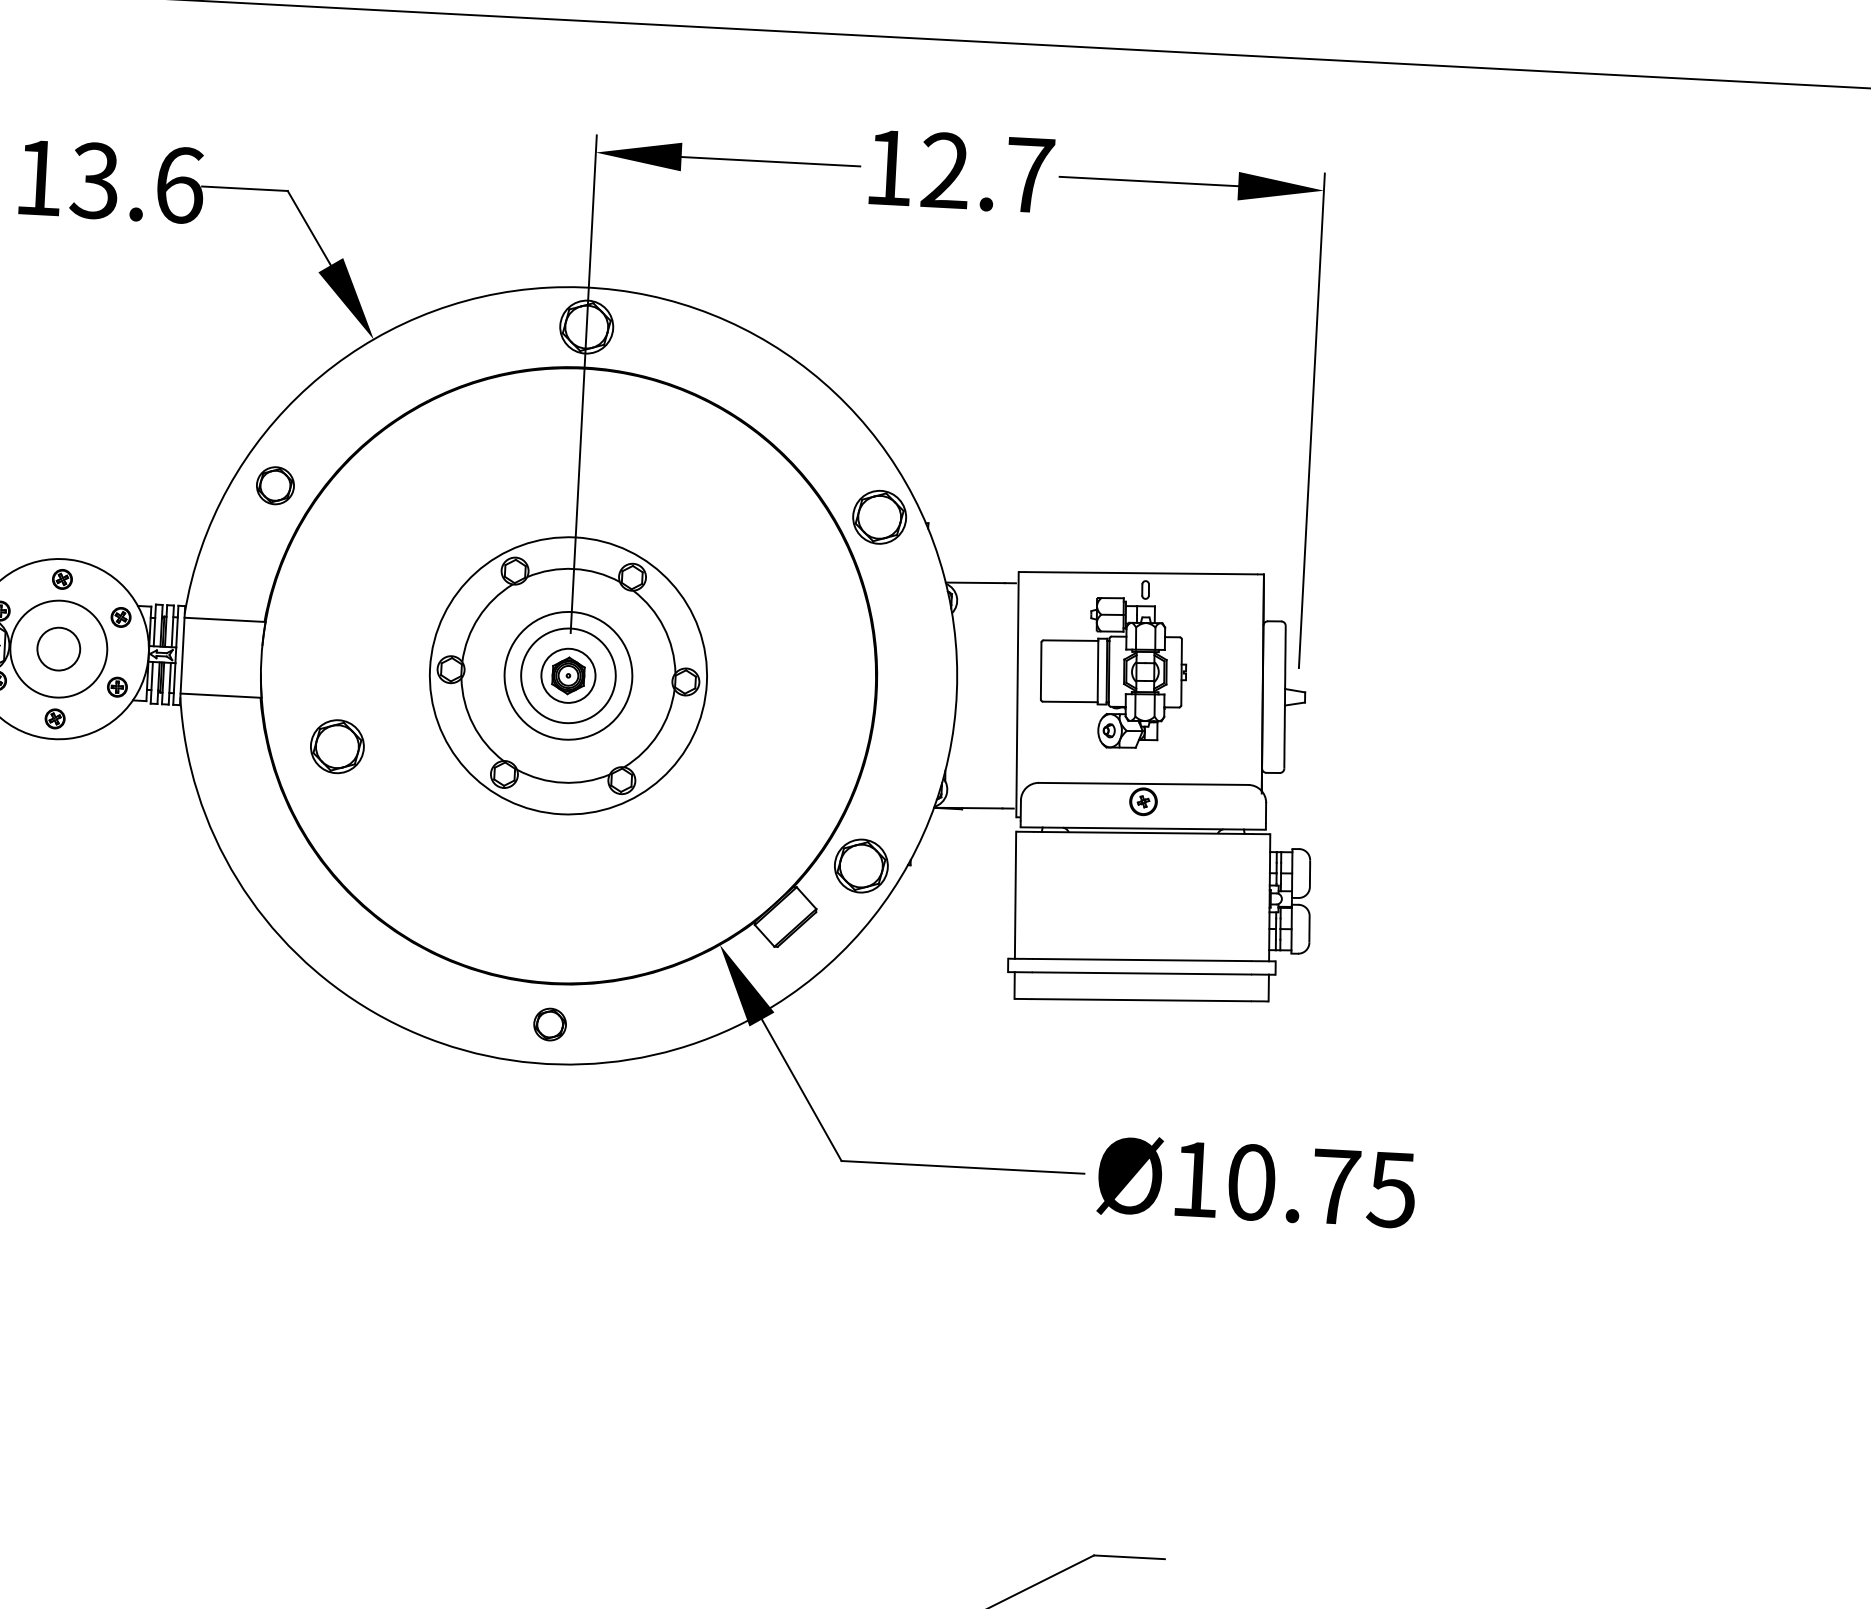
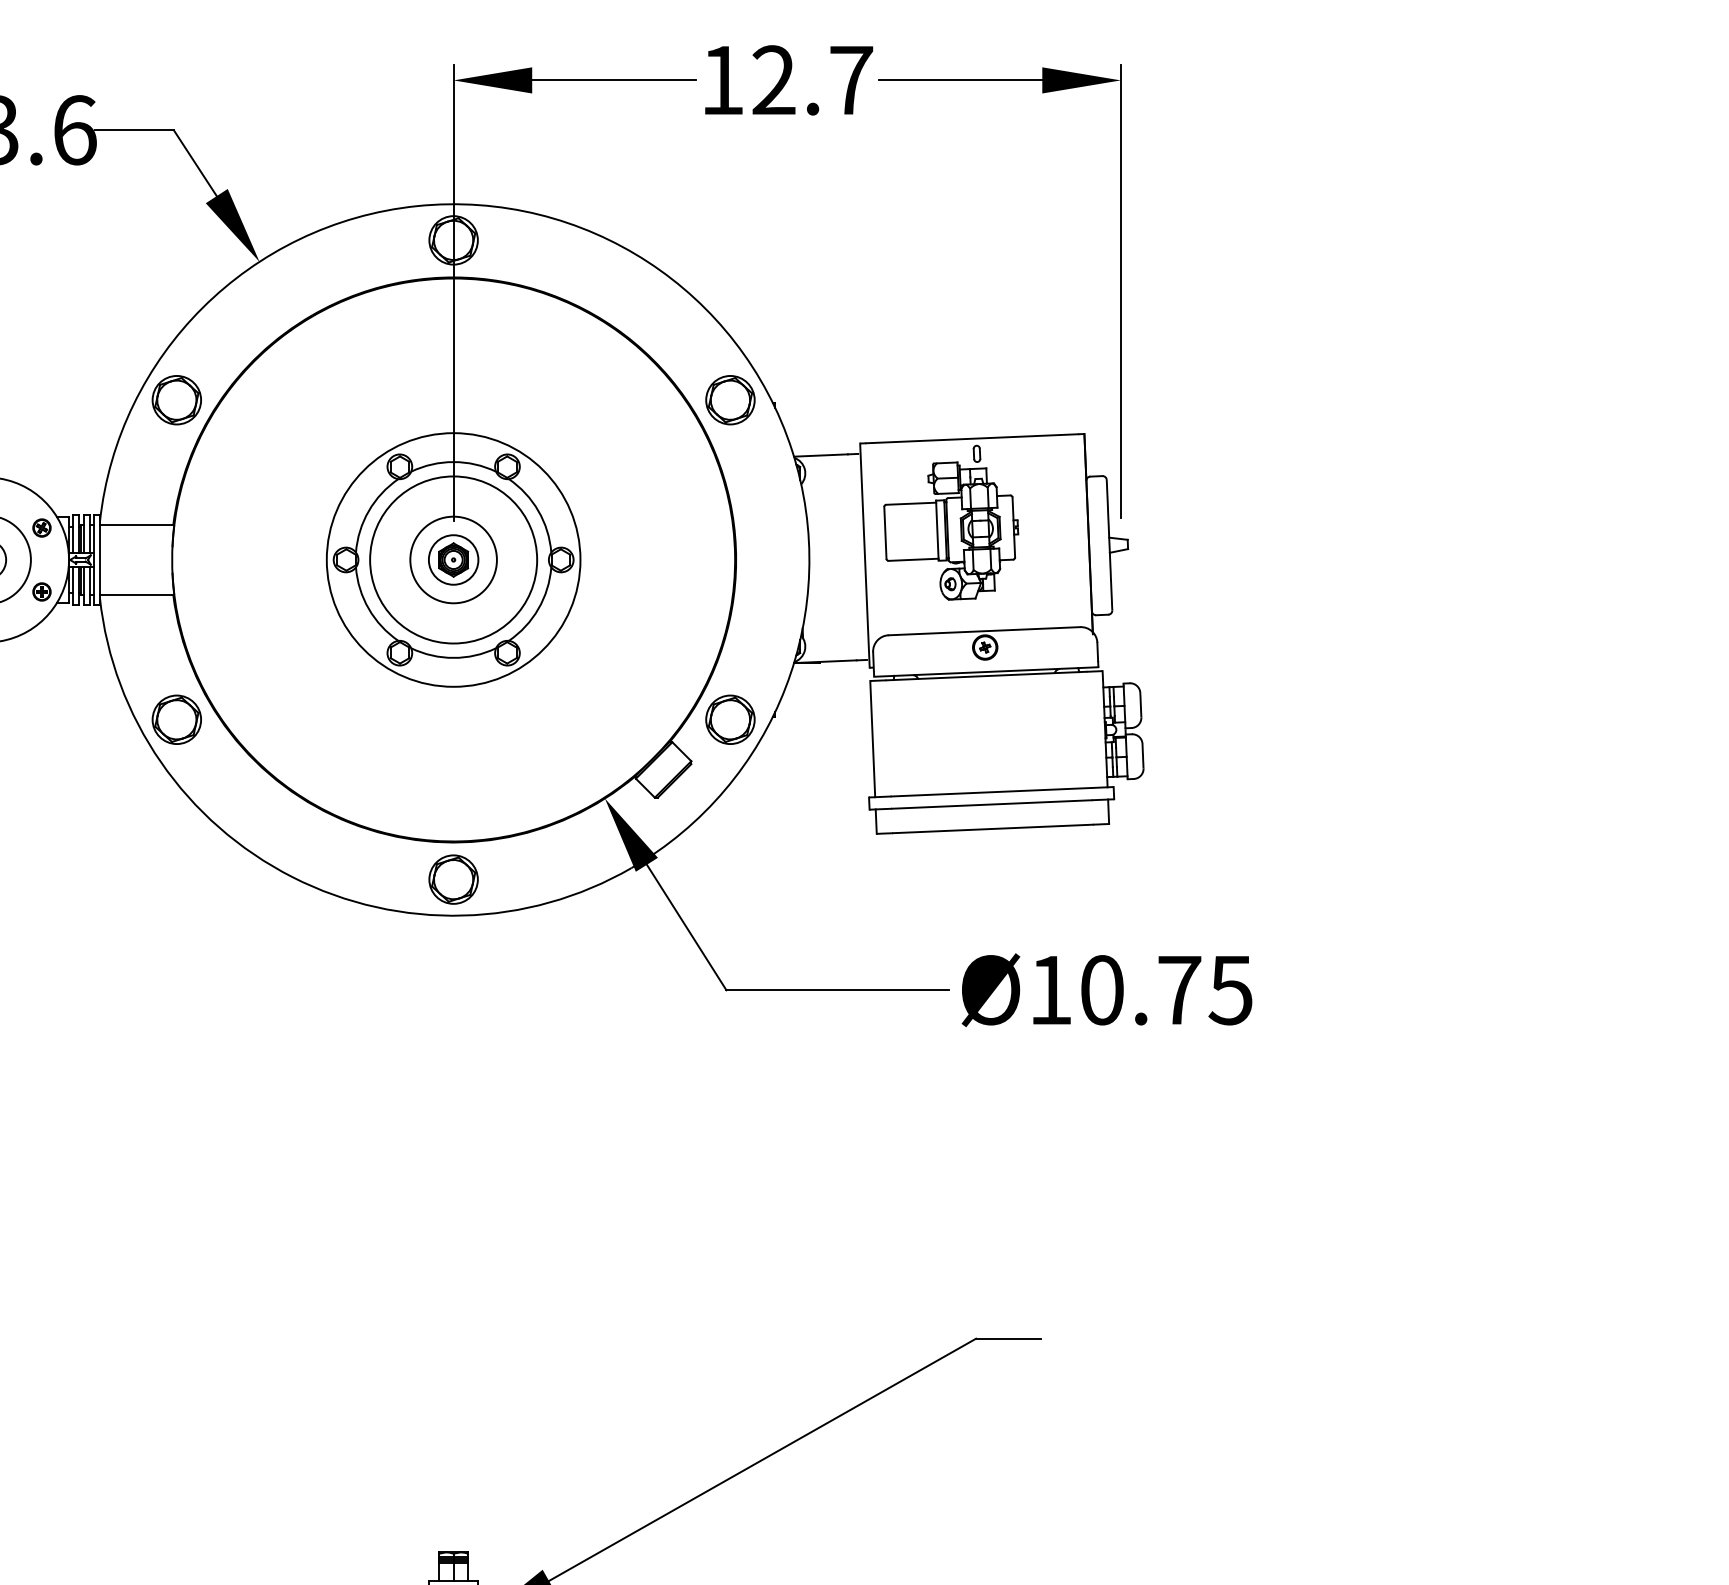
part: (275, 485) -> (176, 400), size x1.43
circle: (568, 675) -> (453, 559), size x1.43
part: (337, 746) -> (176, 719), moved
part: (550, 1024) -> (453, 879), size x1.67

